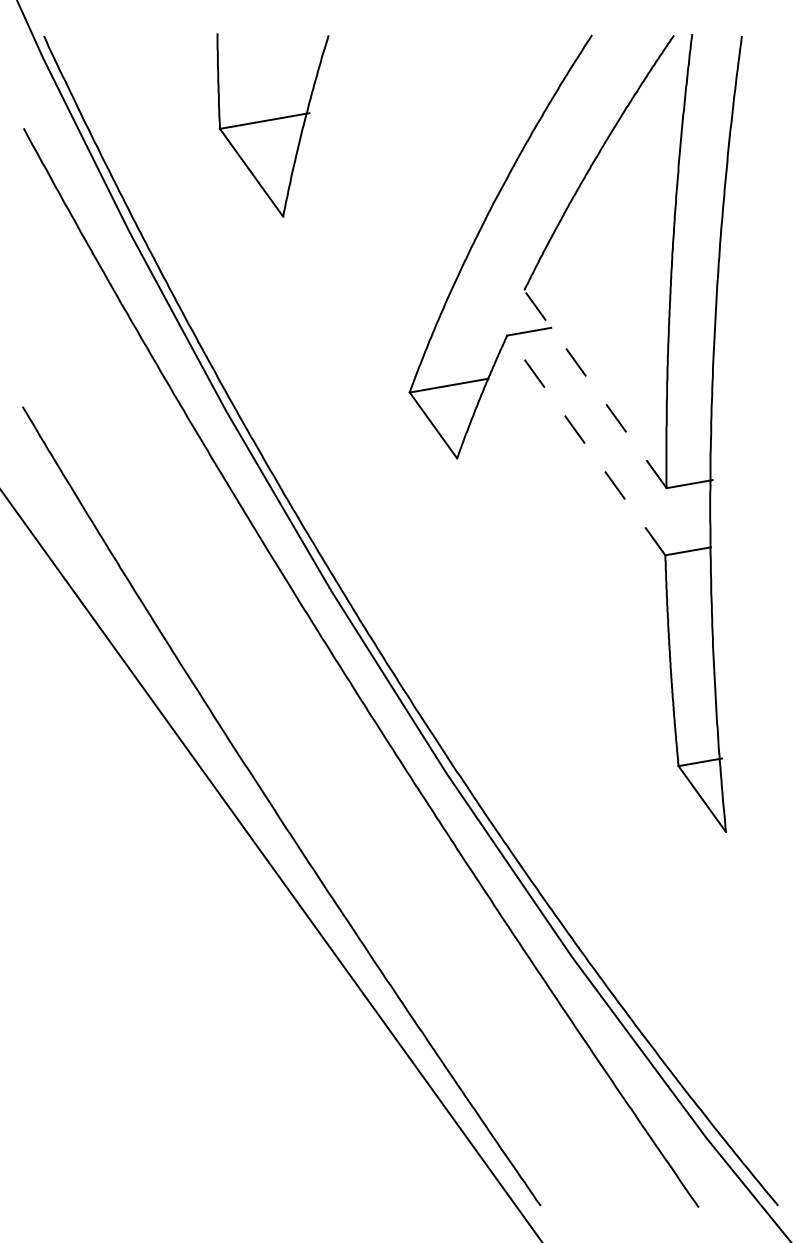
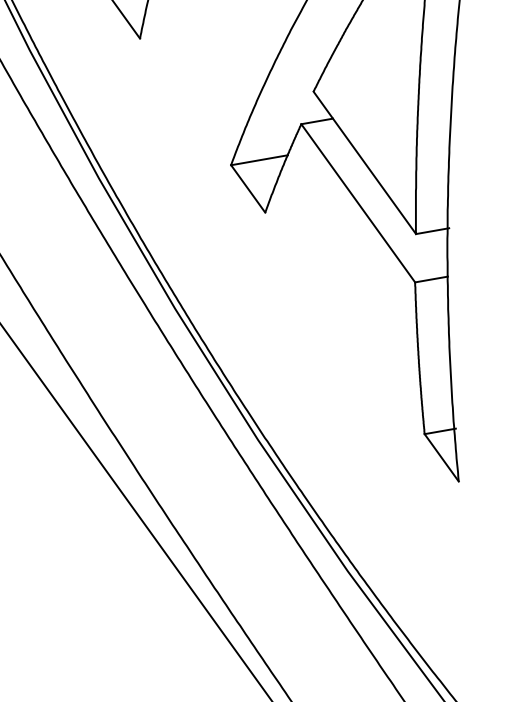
line: (595, 389) -> (364, 163), dashed -> solid
line: (586, 445) -> (358, 203), dashed -> solid

